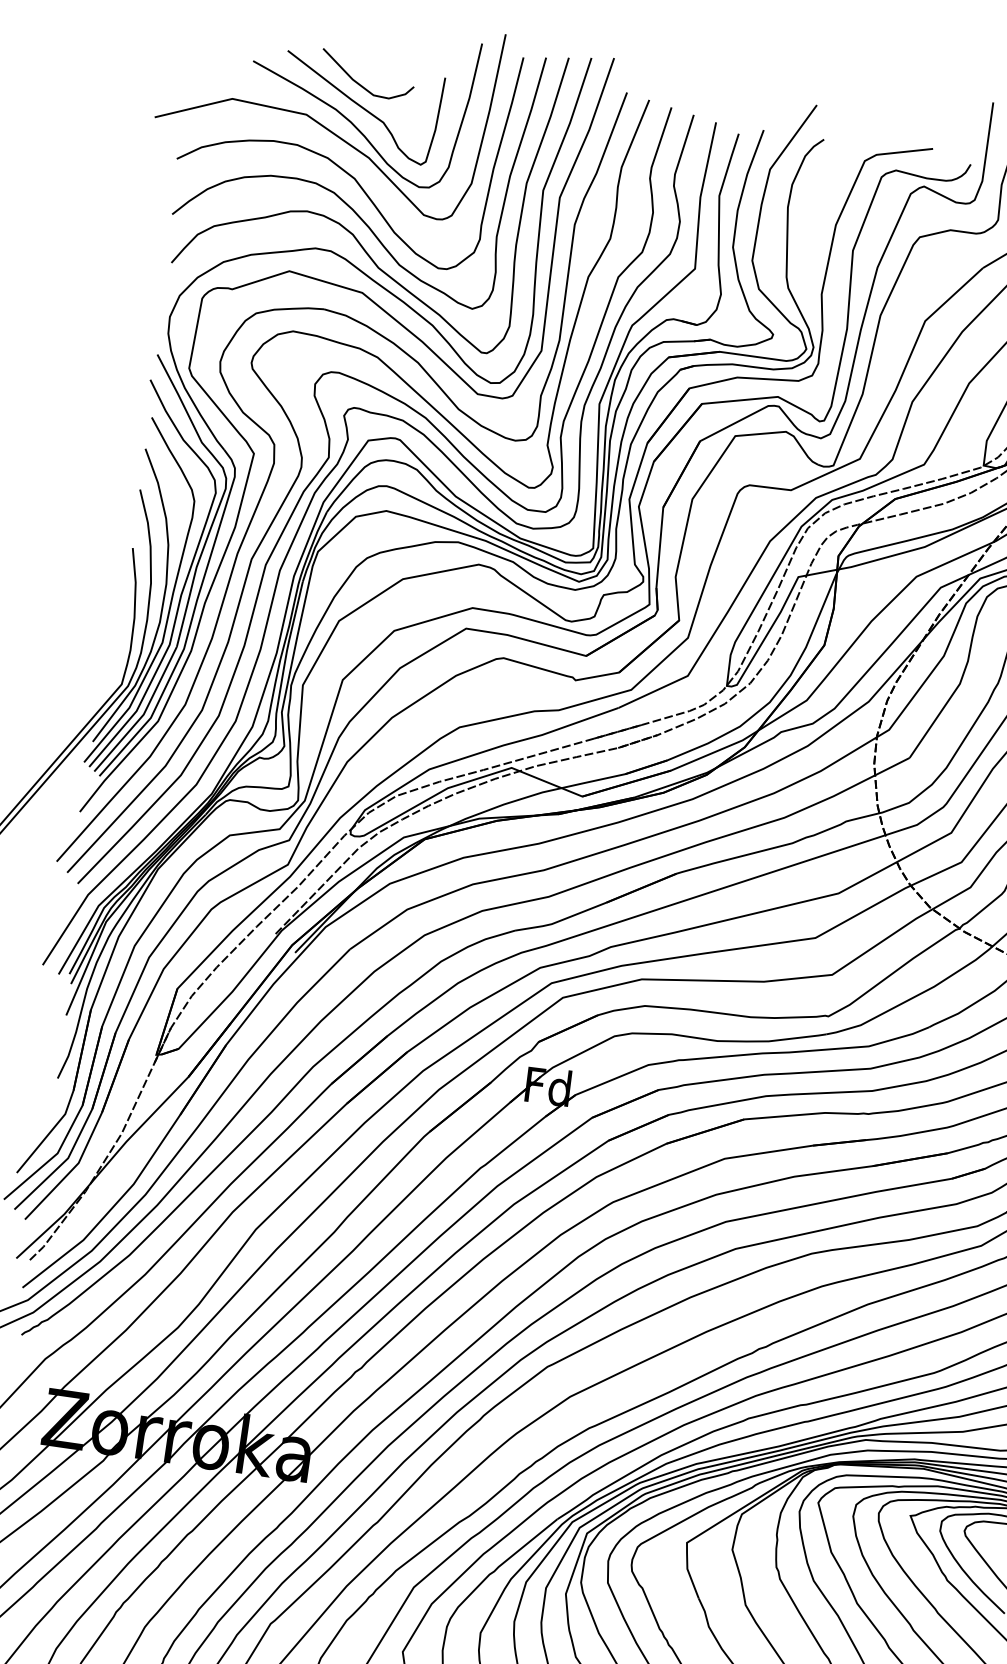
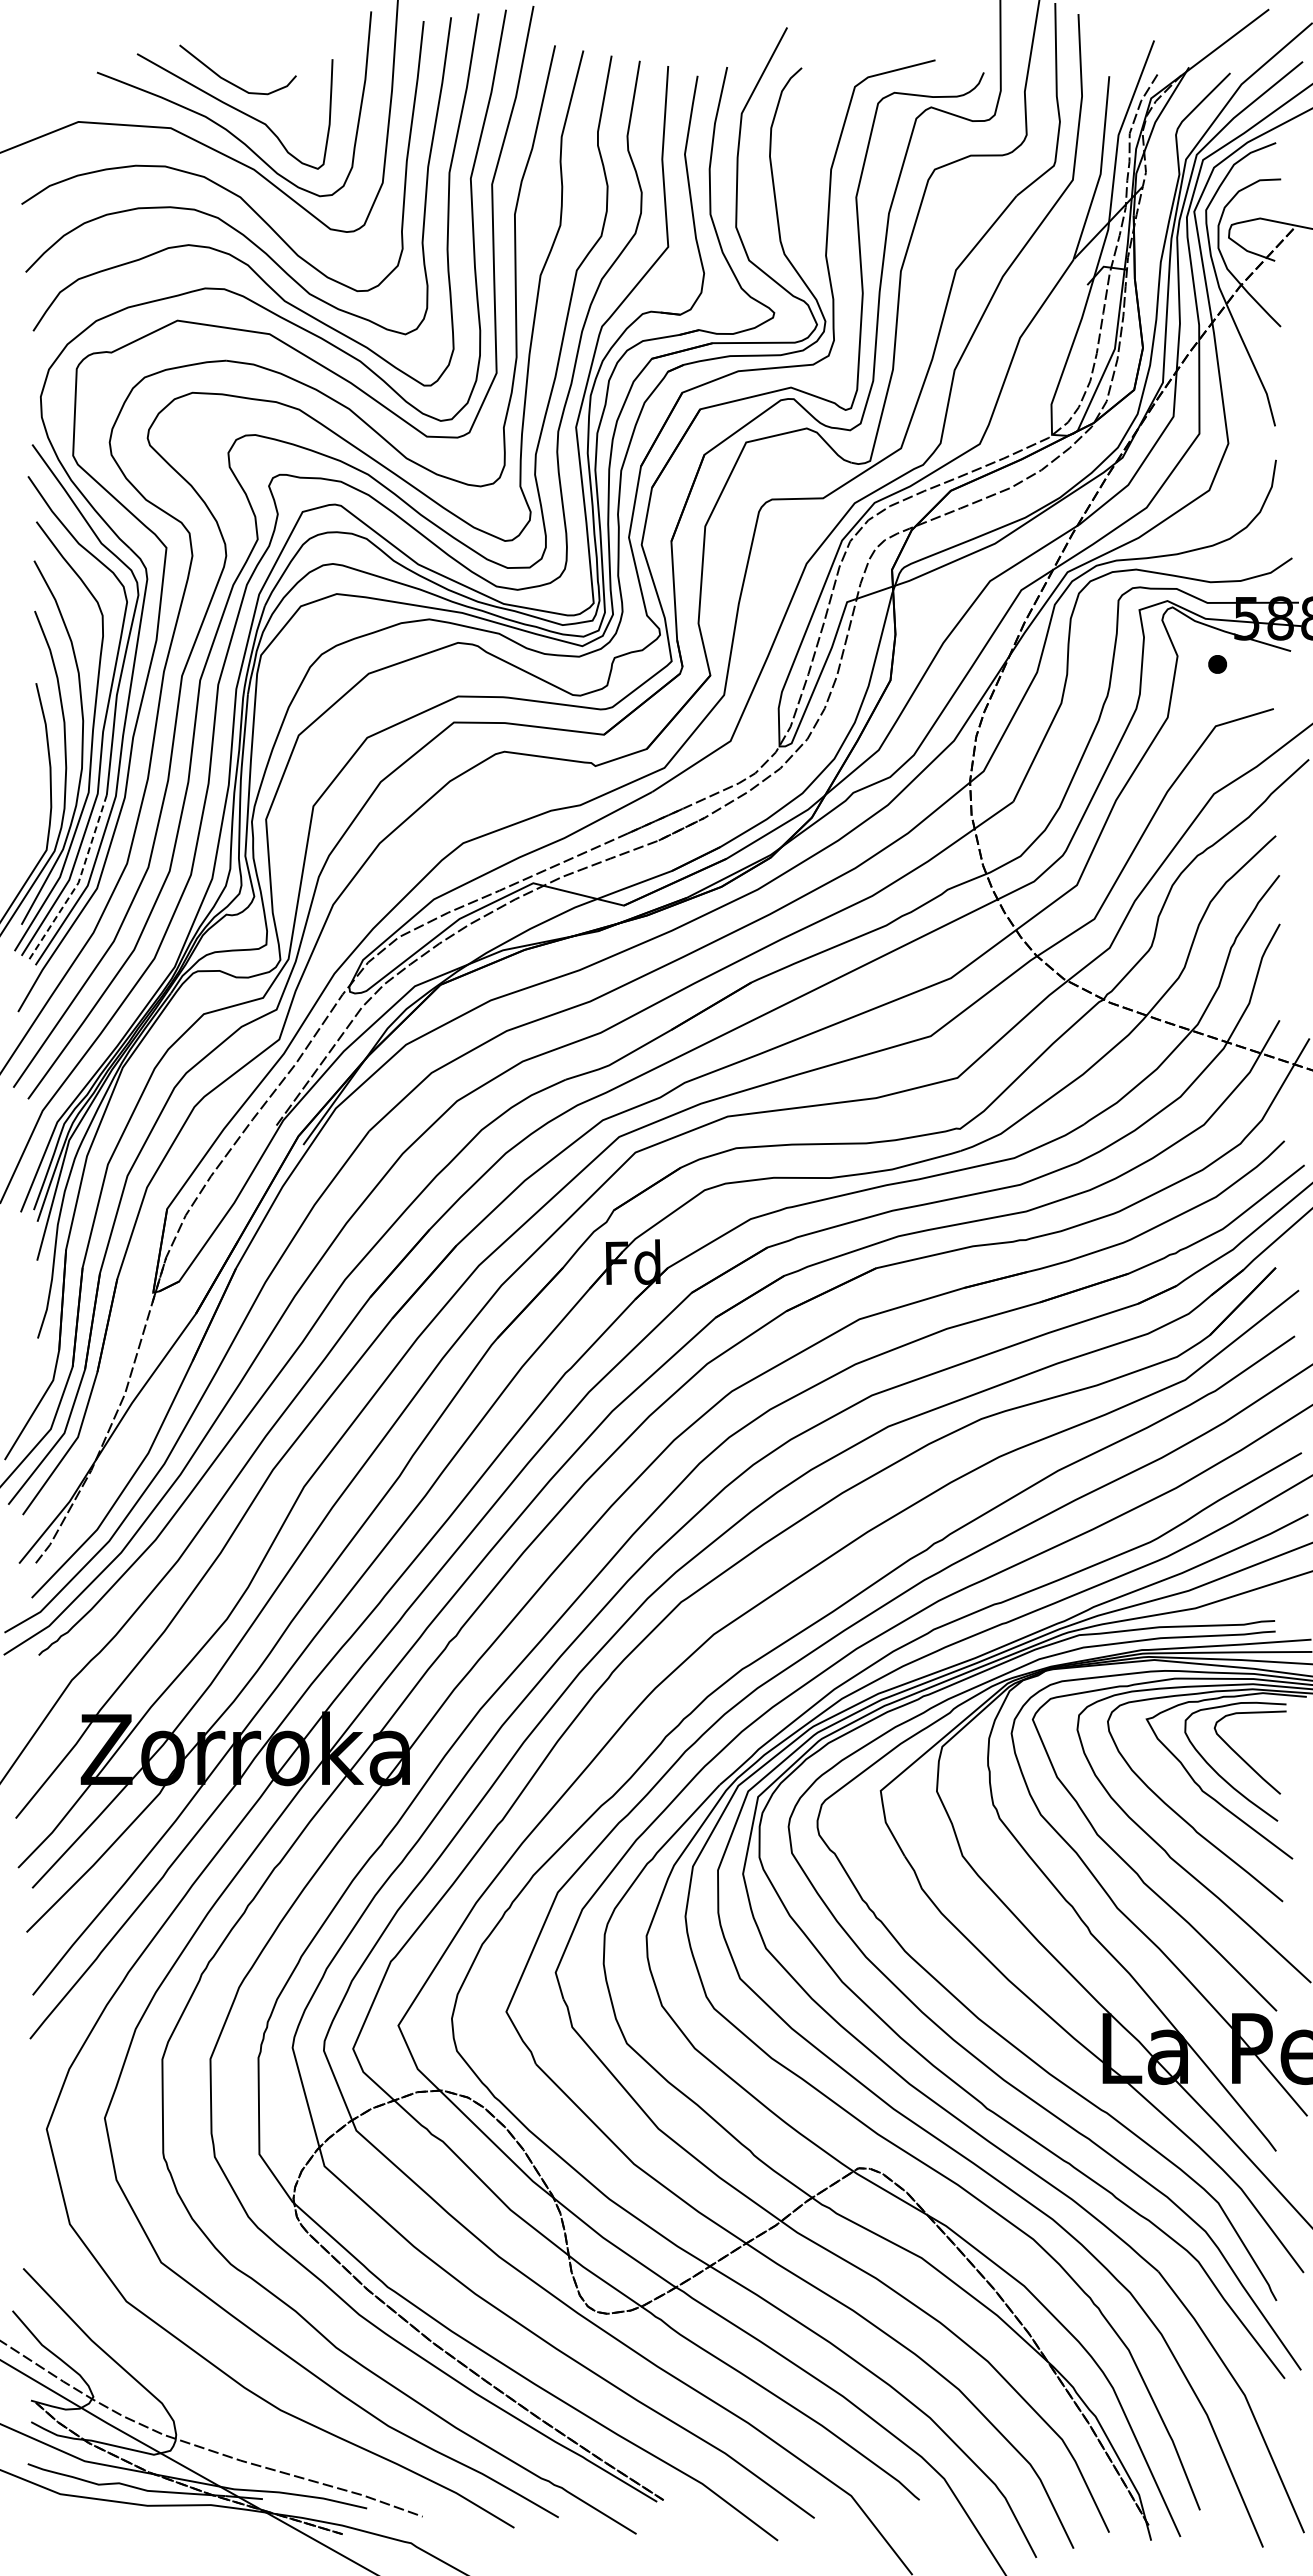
line: (143, 714) -> (78, 882), solid -> dashed

